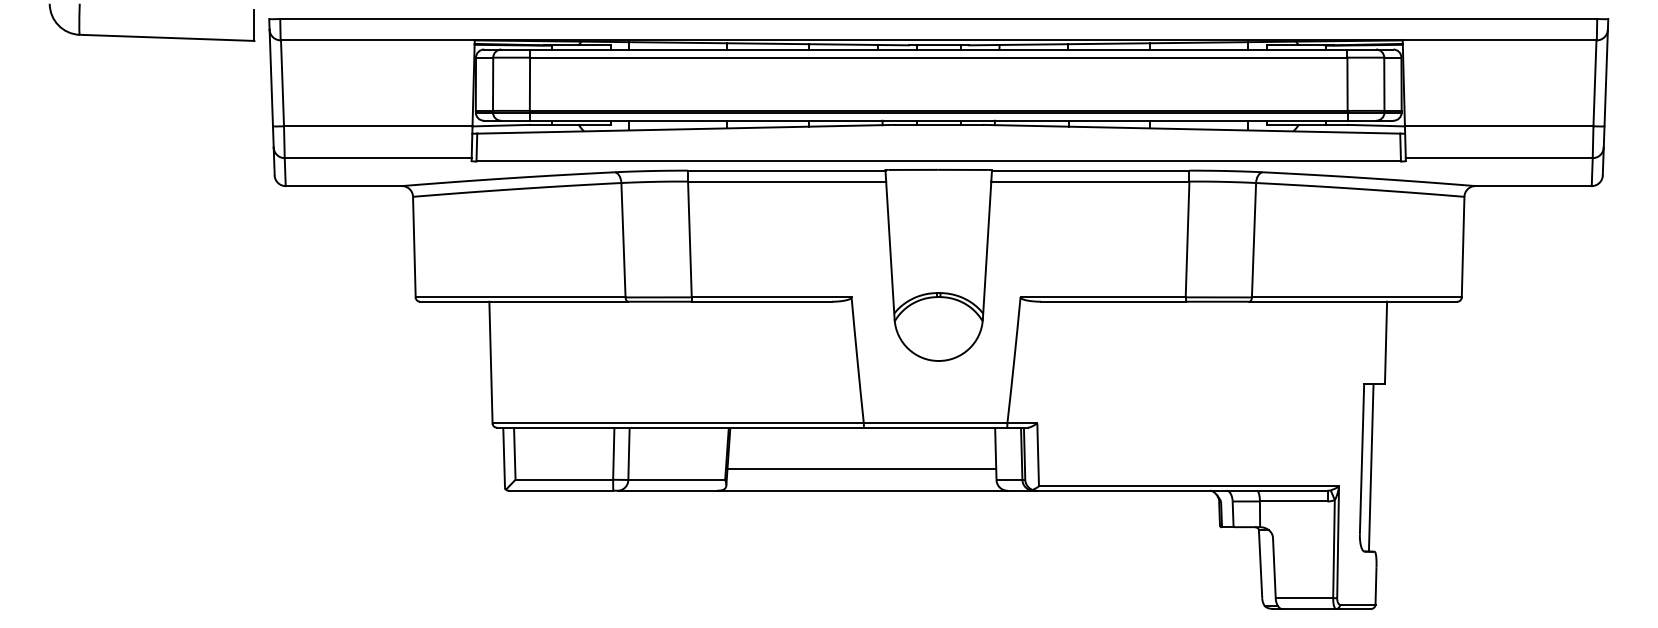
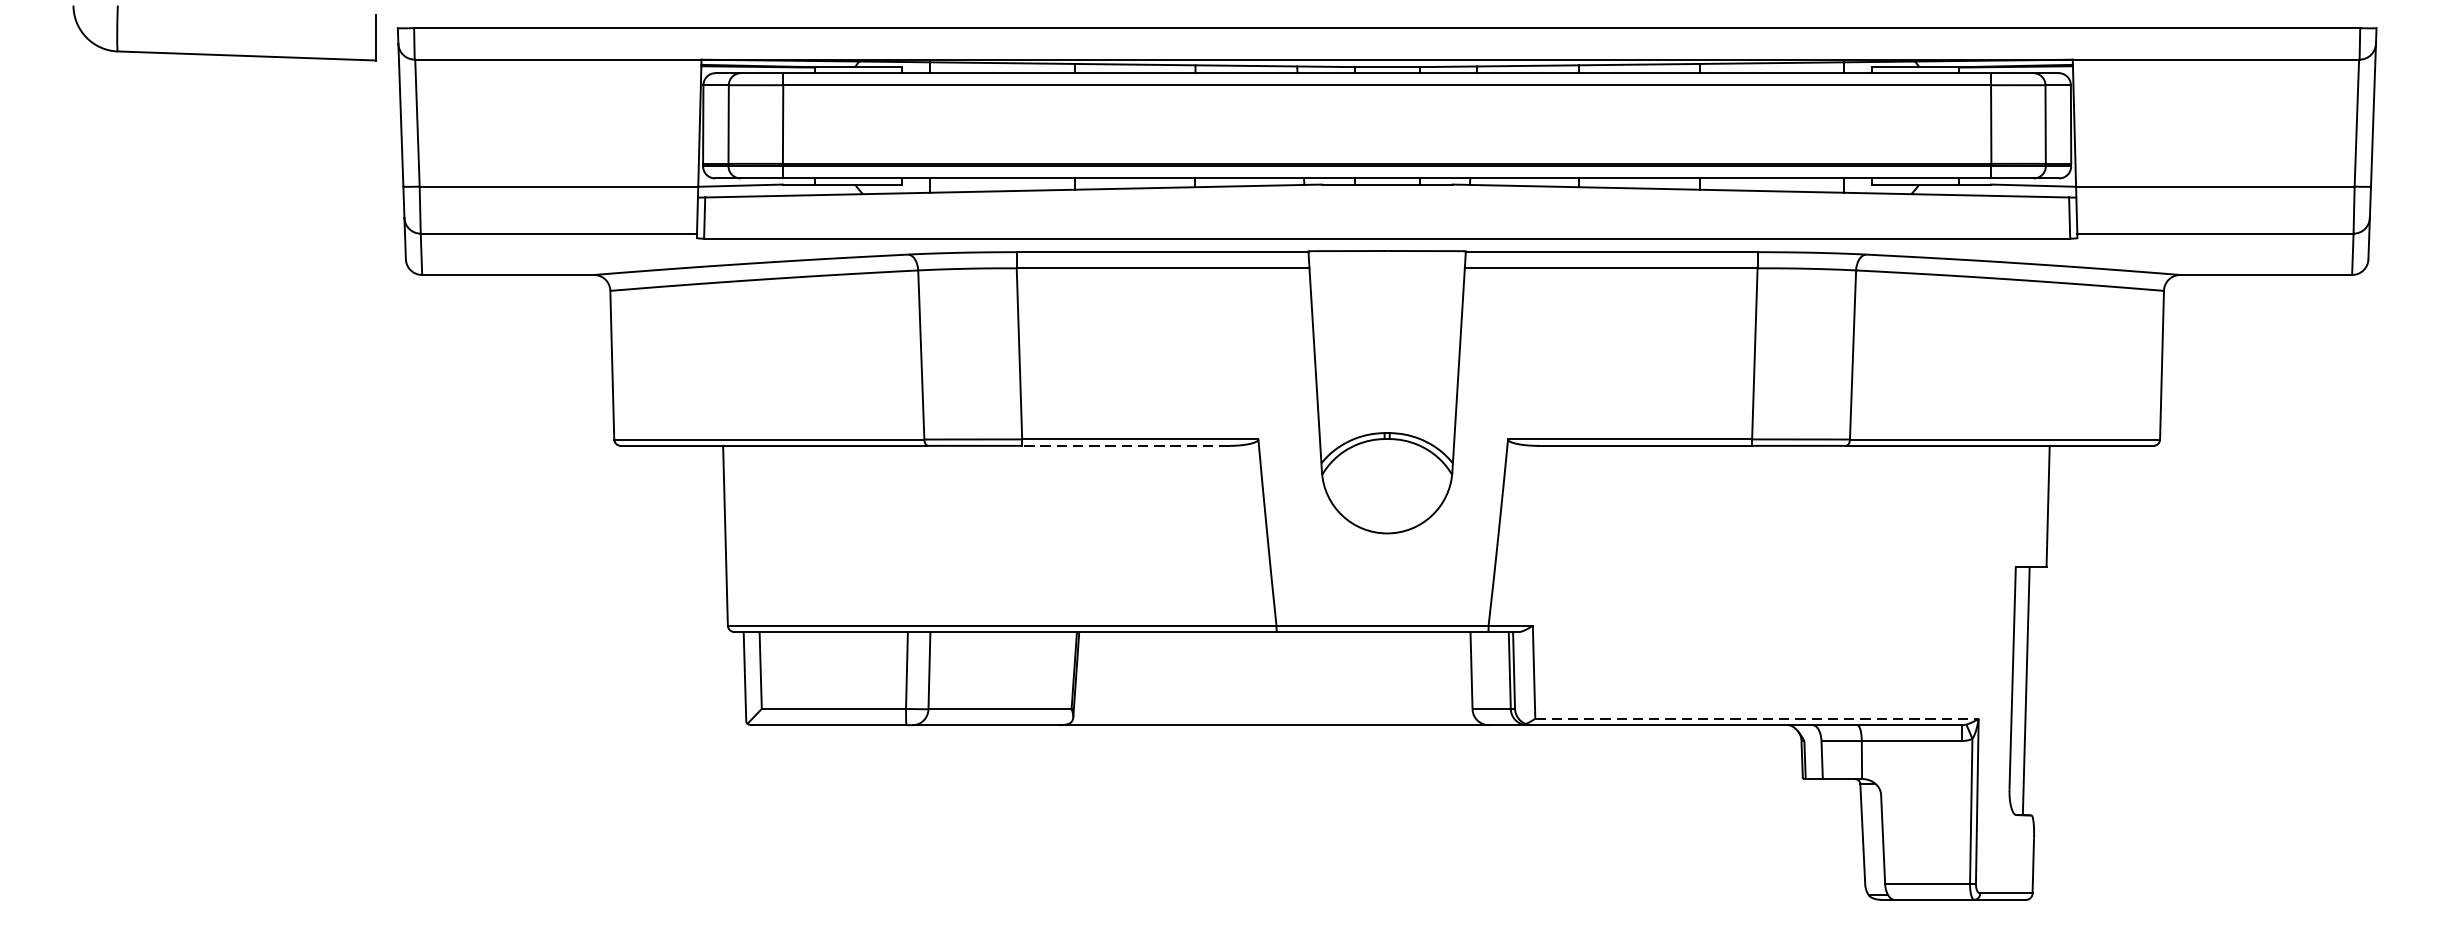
line: (761, 301) -> (1125, 445), solid -> dashed
line: (861, 469) -> (1273, 693), removed
line: (1189, 486) -> (1757, 718), solid -> dashed

